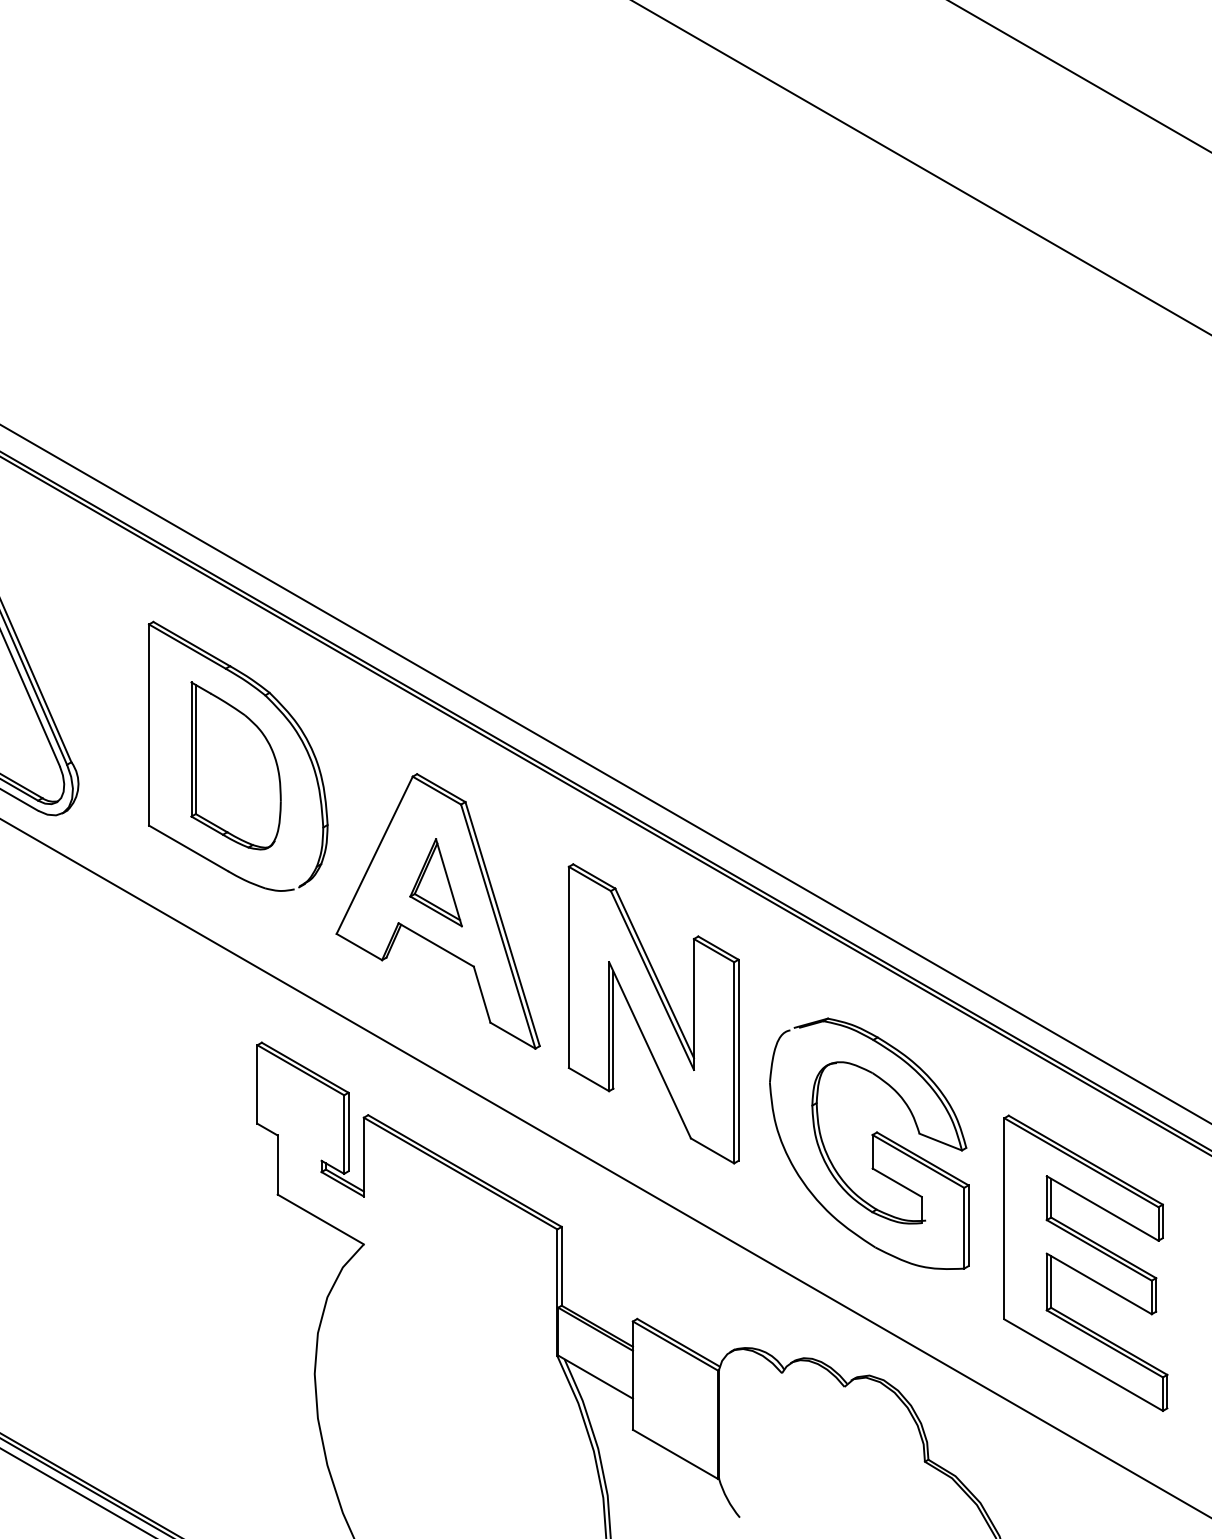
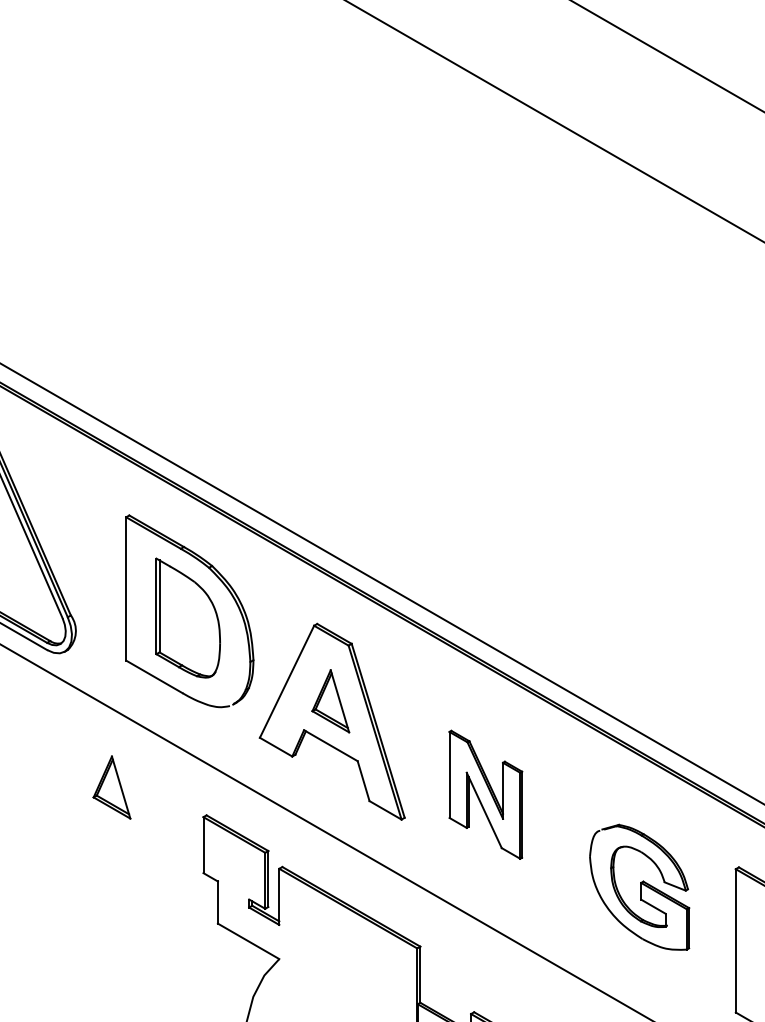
part: (128, 1003) -> (111, 787), added
part: (653, 1013) -> (485, 794), size x0.6
part: (869, 1143) -> (639, 887), size x0.7

